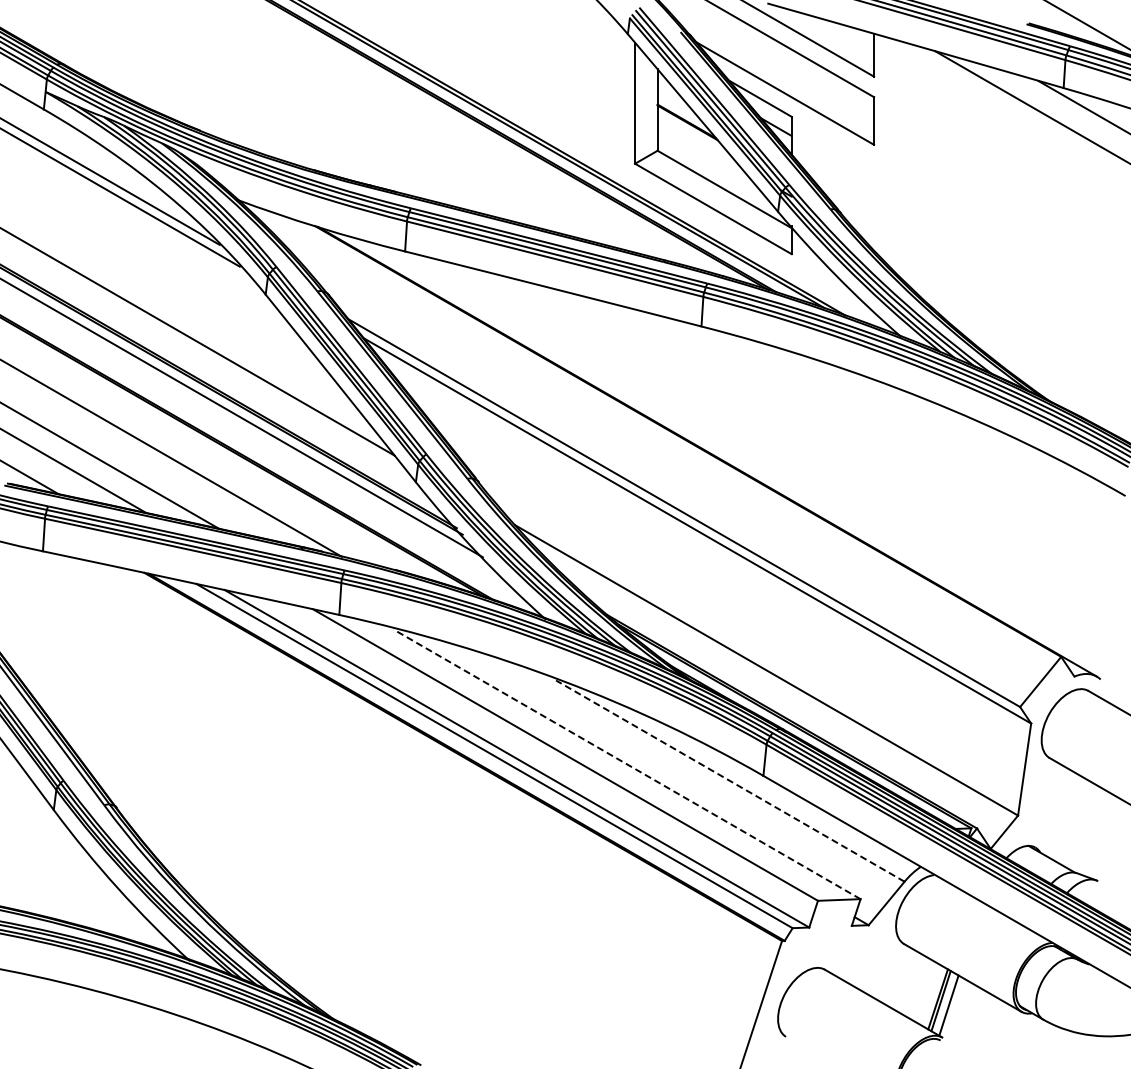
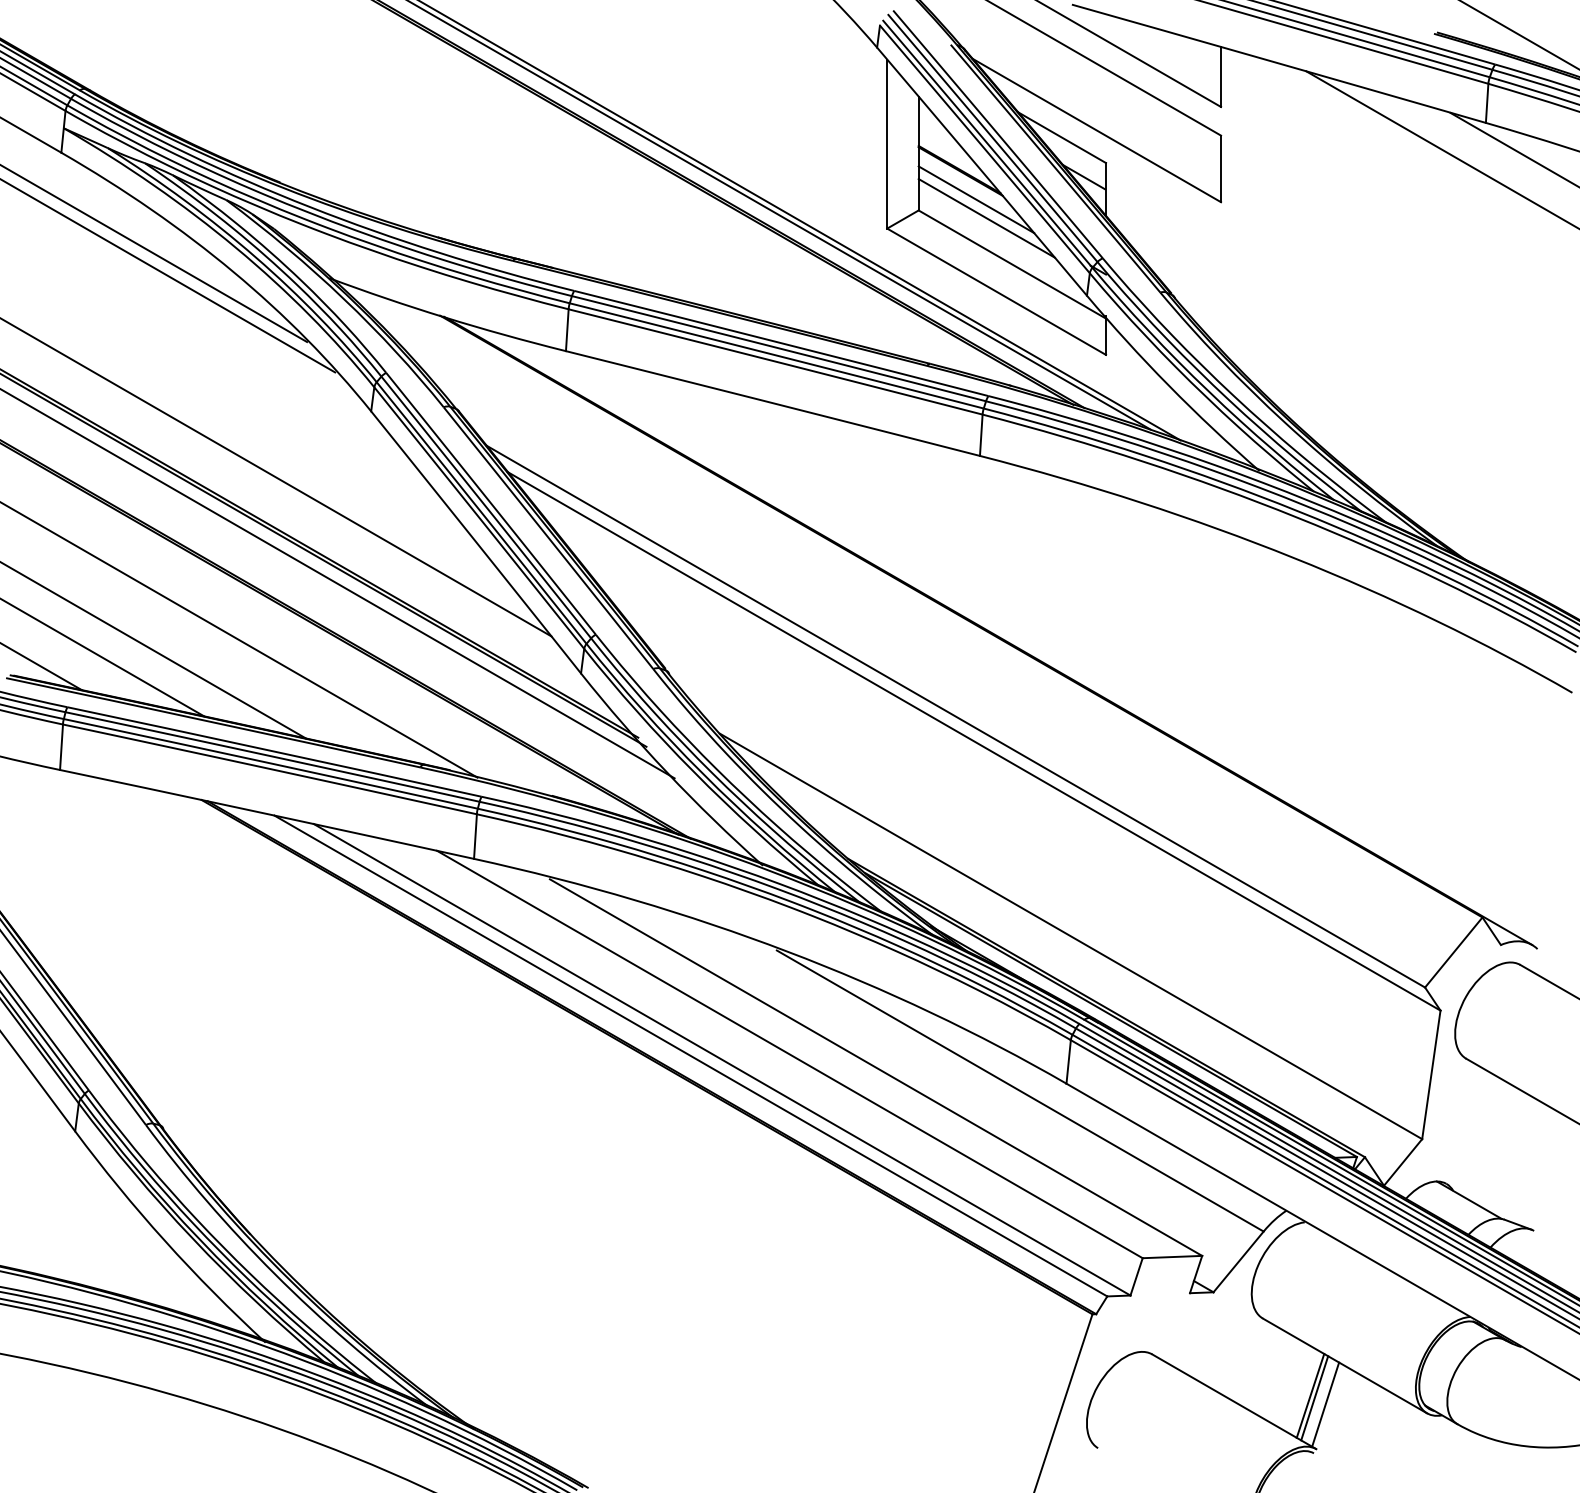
line: (698, 142) -> (975, 198), added
line: (706, 156) -> (986, 218), added
line: (627, 764) -> (876, 1067), dashed -> solid
line: (729, 780) -> (1019, 1090), dashed -> solid

